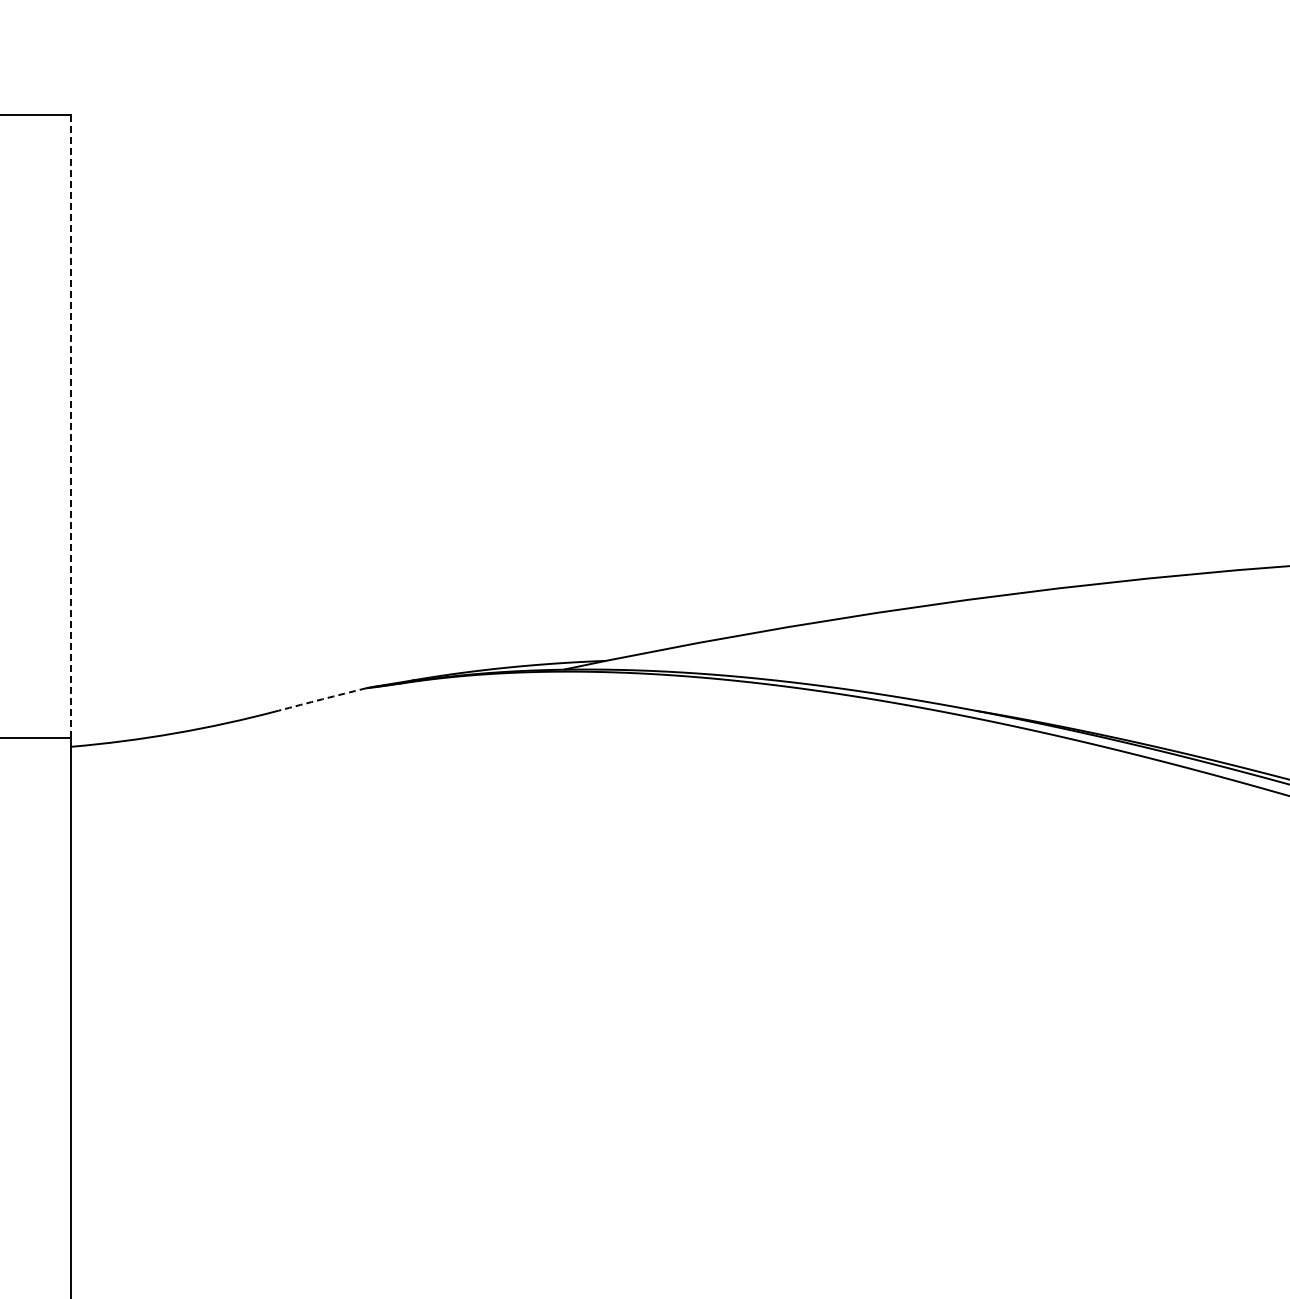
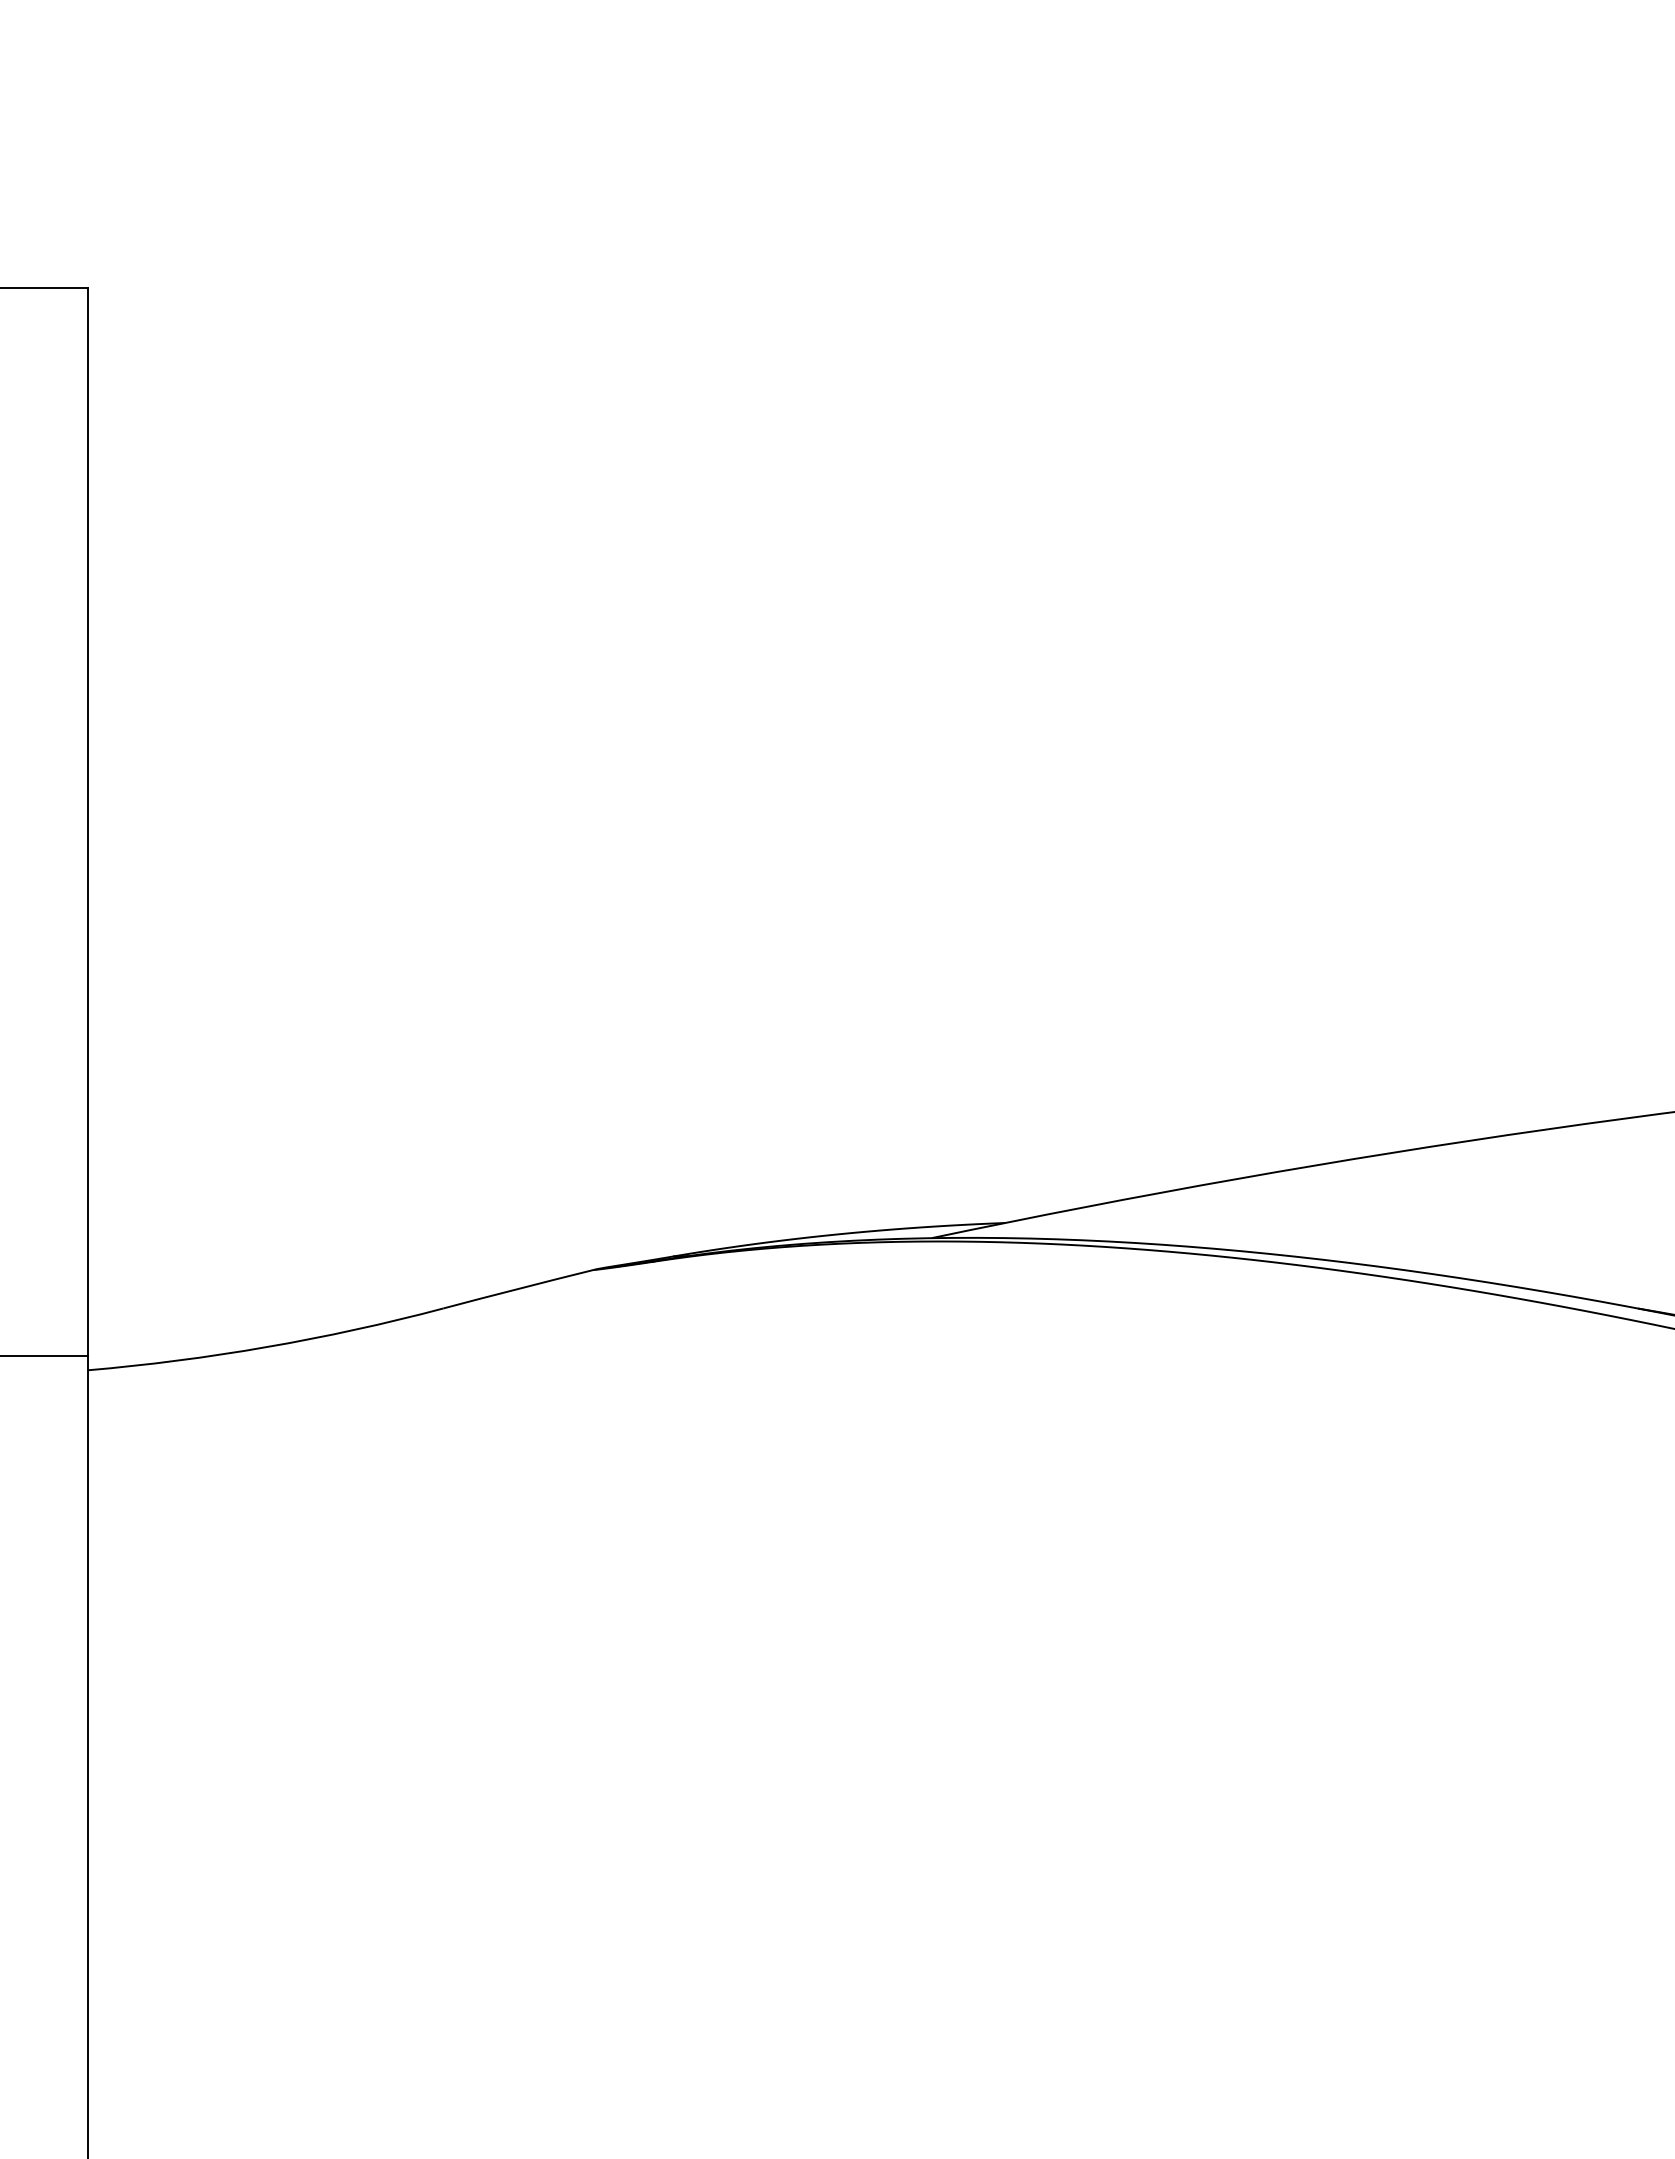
line: (70, 426) -> (86, 821), dashed -> solid
arc: (322, 699) -> (518, 1289), dashed -> solid

